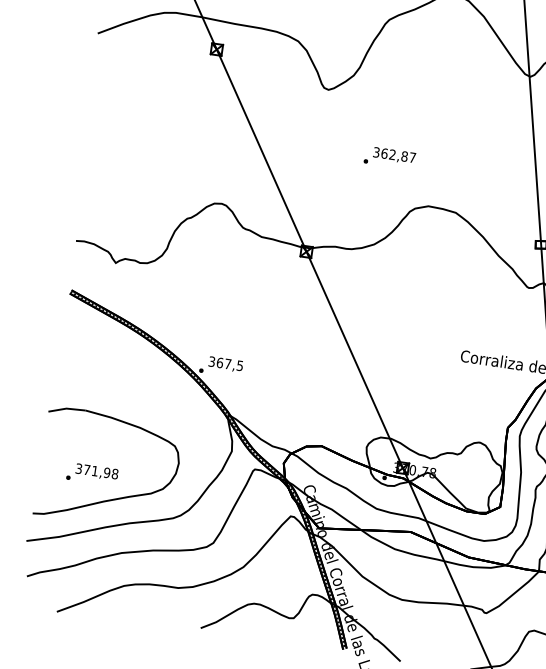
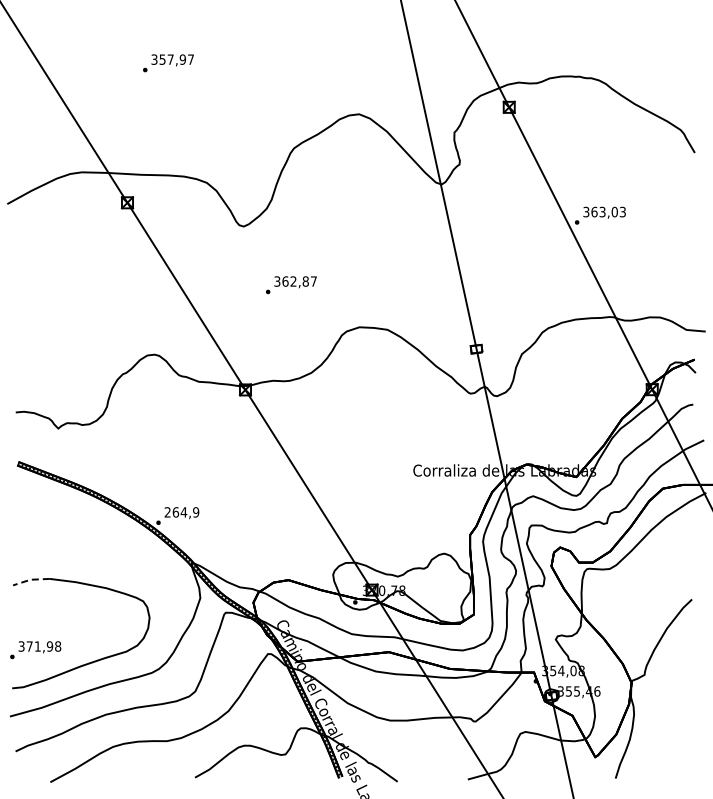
text: (389, 158) -> (291, 285), moved
text: (225, 363) -> (181, 512), 367,5 -> 264,9
line: (66, 408) -> (30, 579), solid -> dashed
text: (92, 474) -> (35, 650), moved

